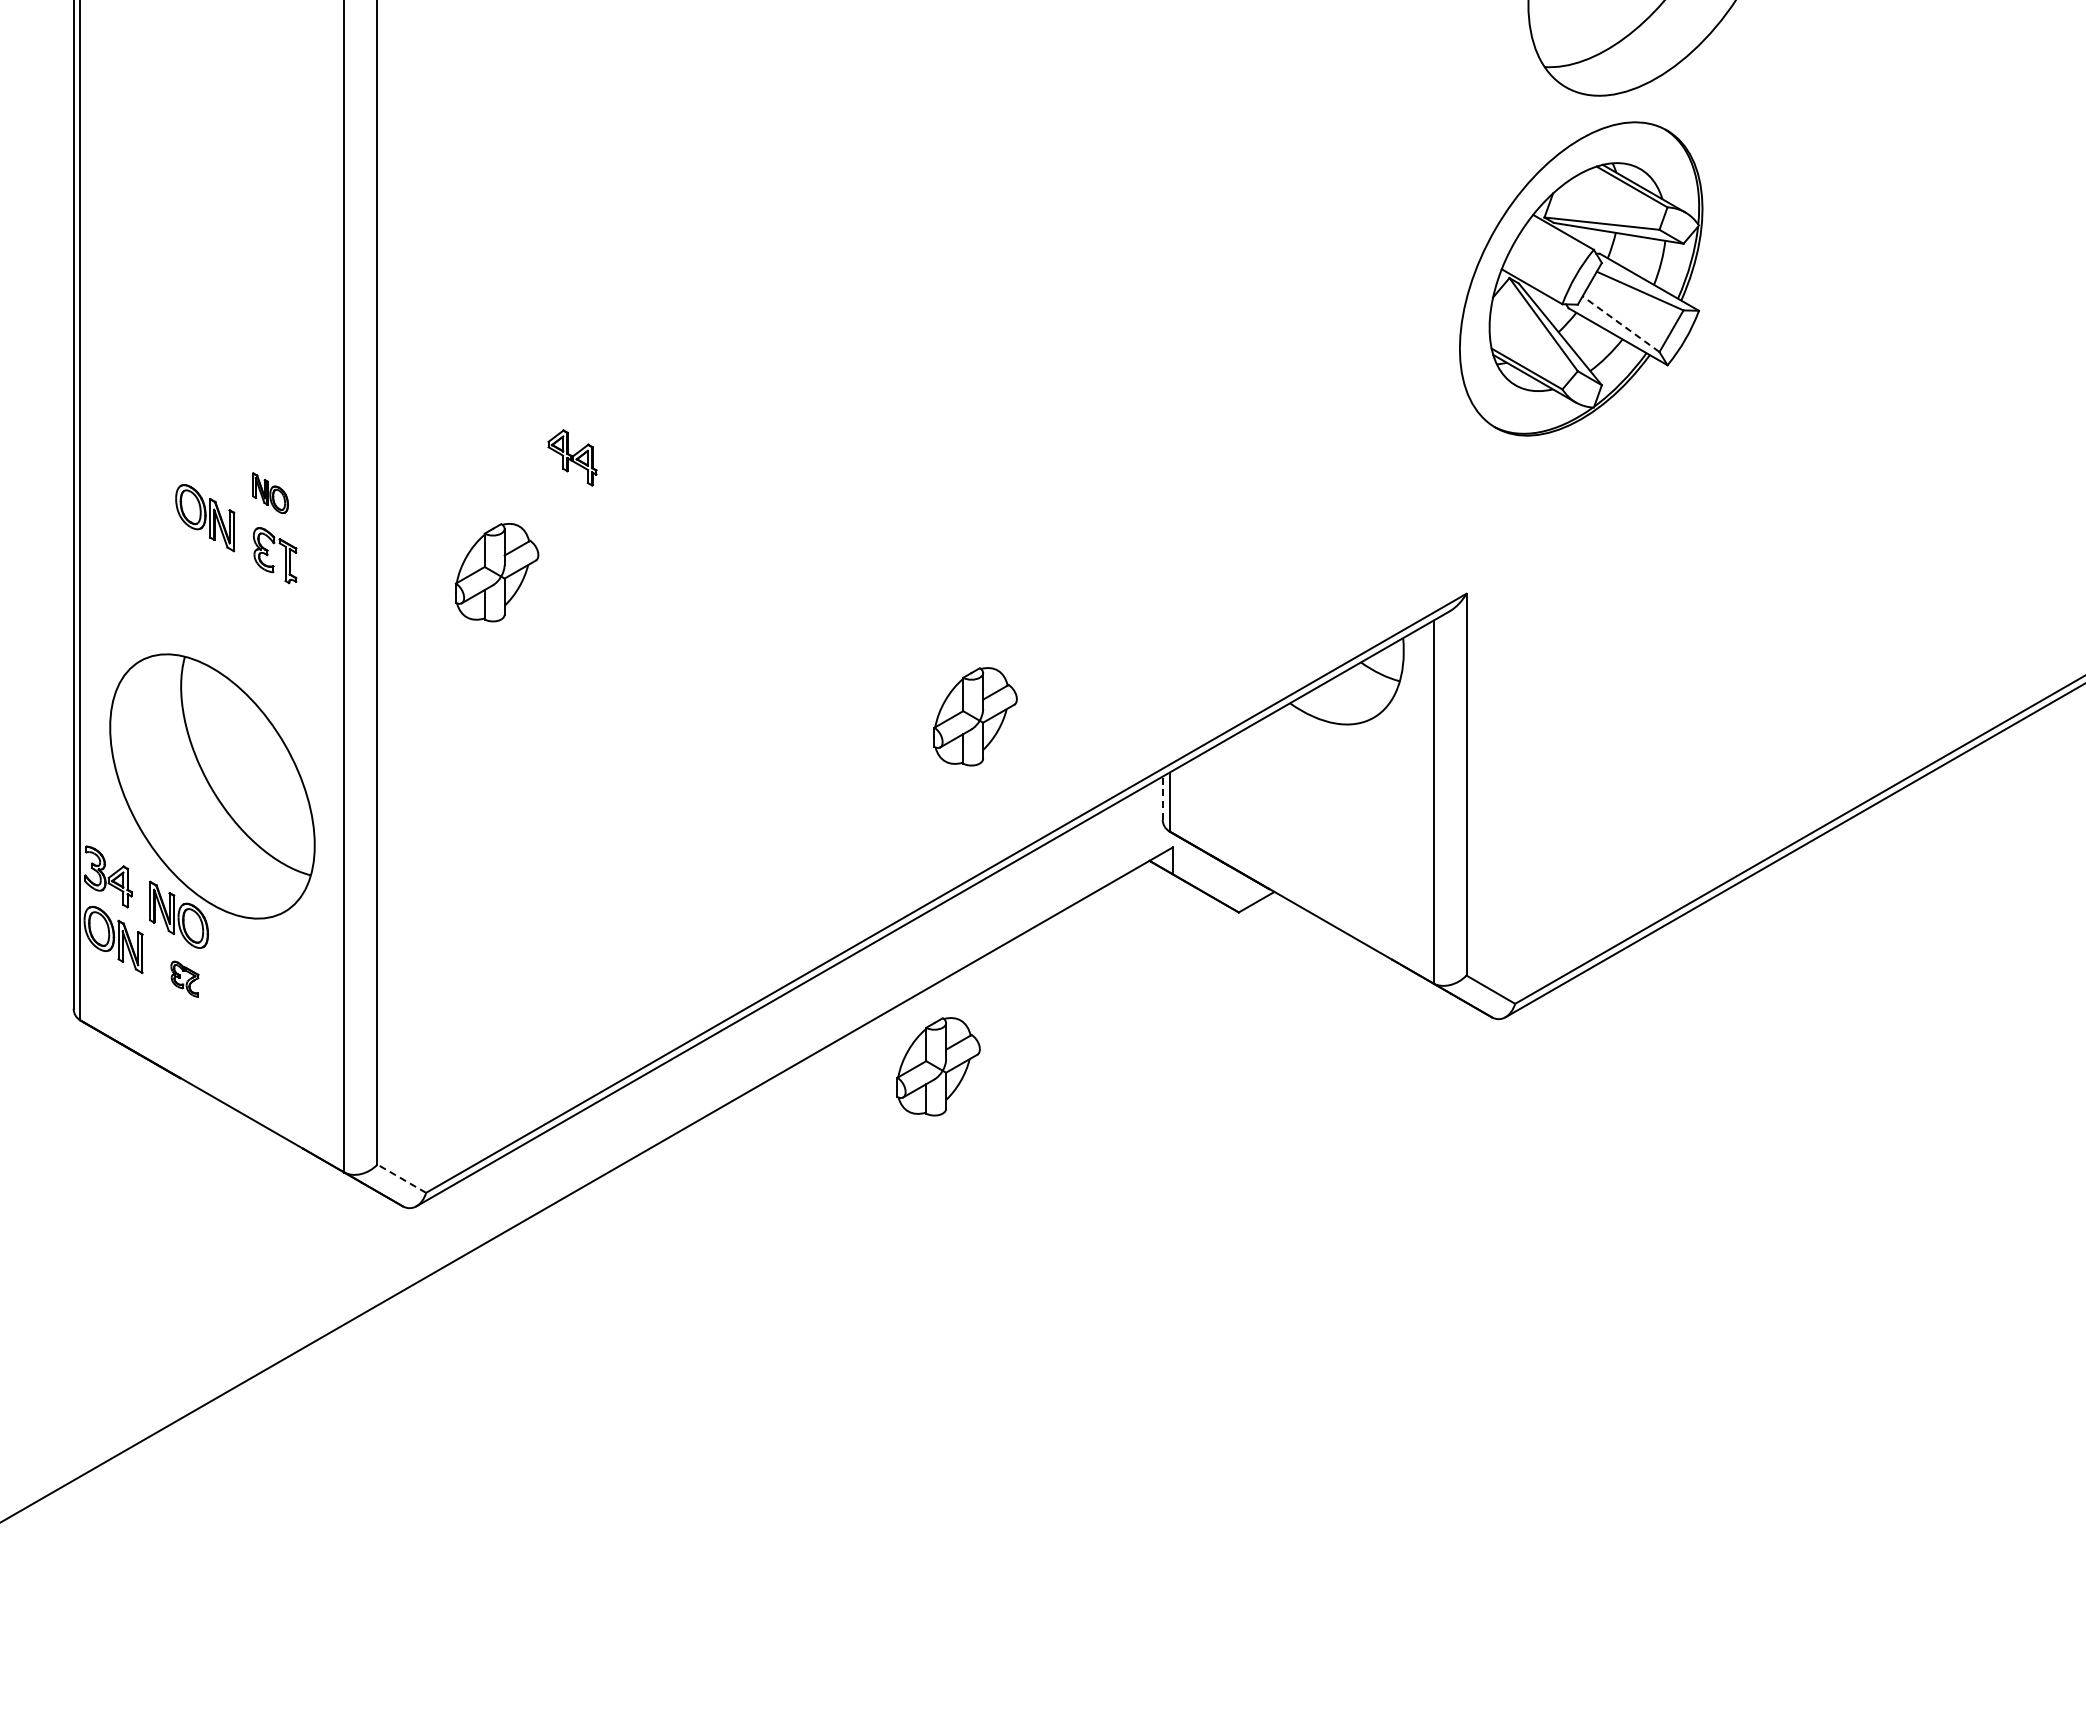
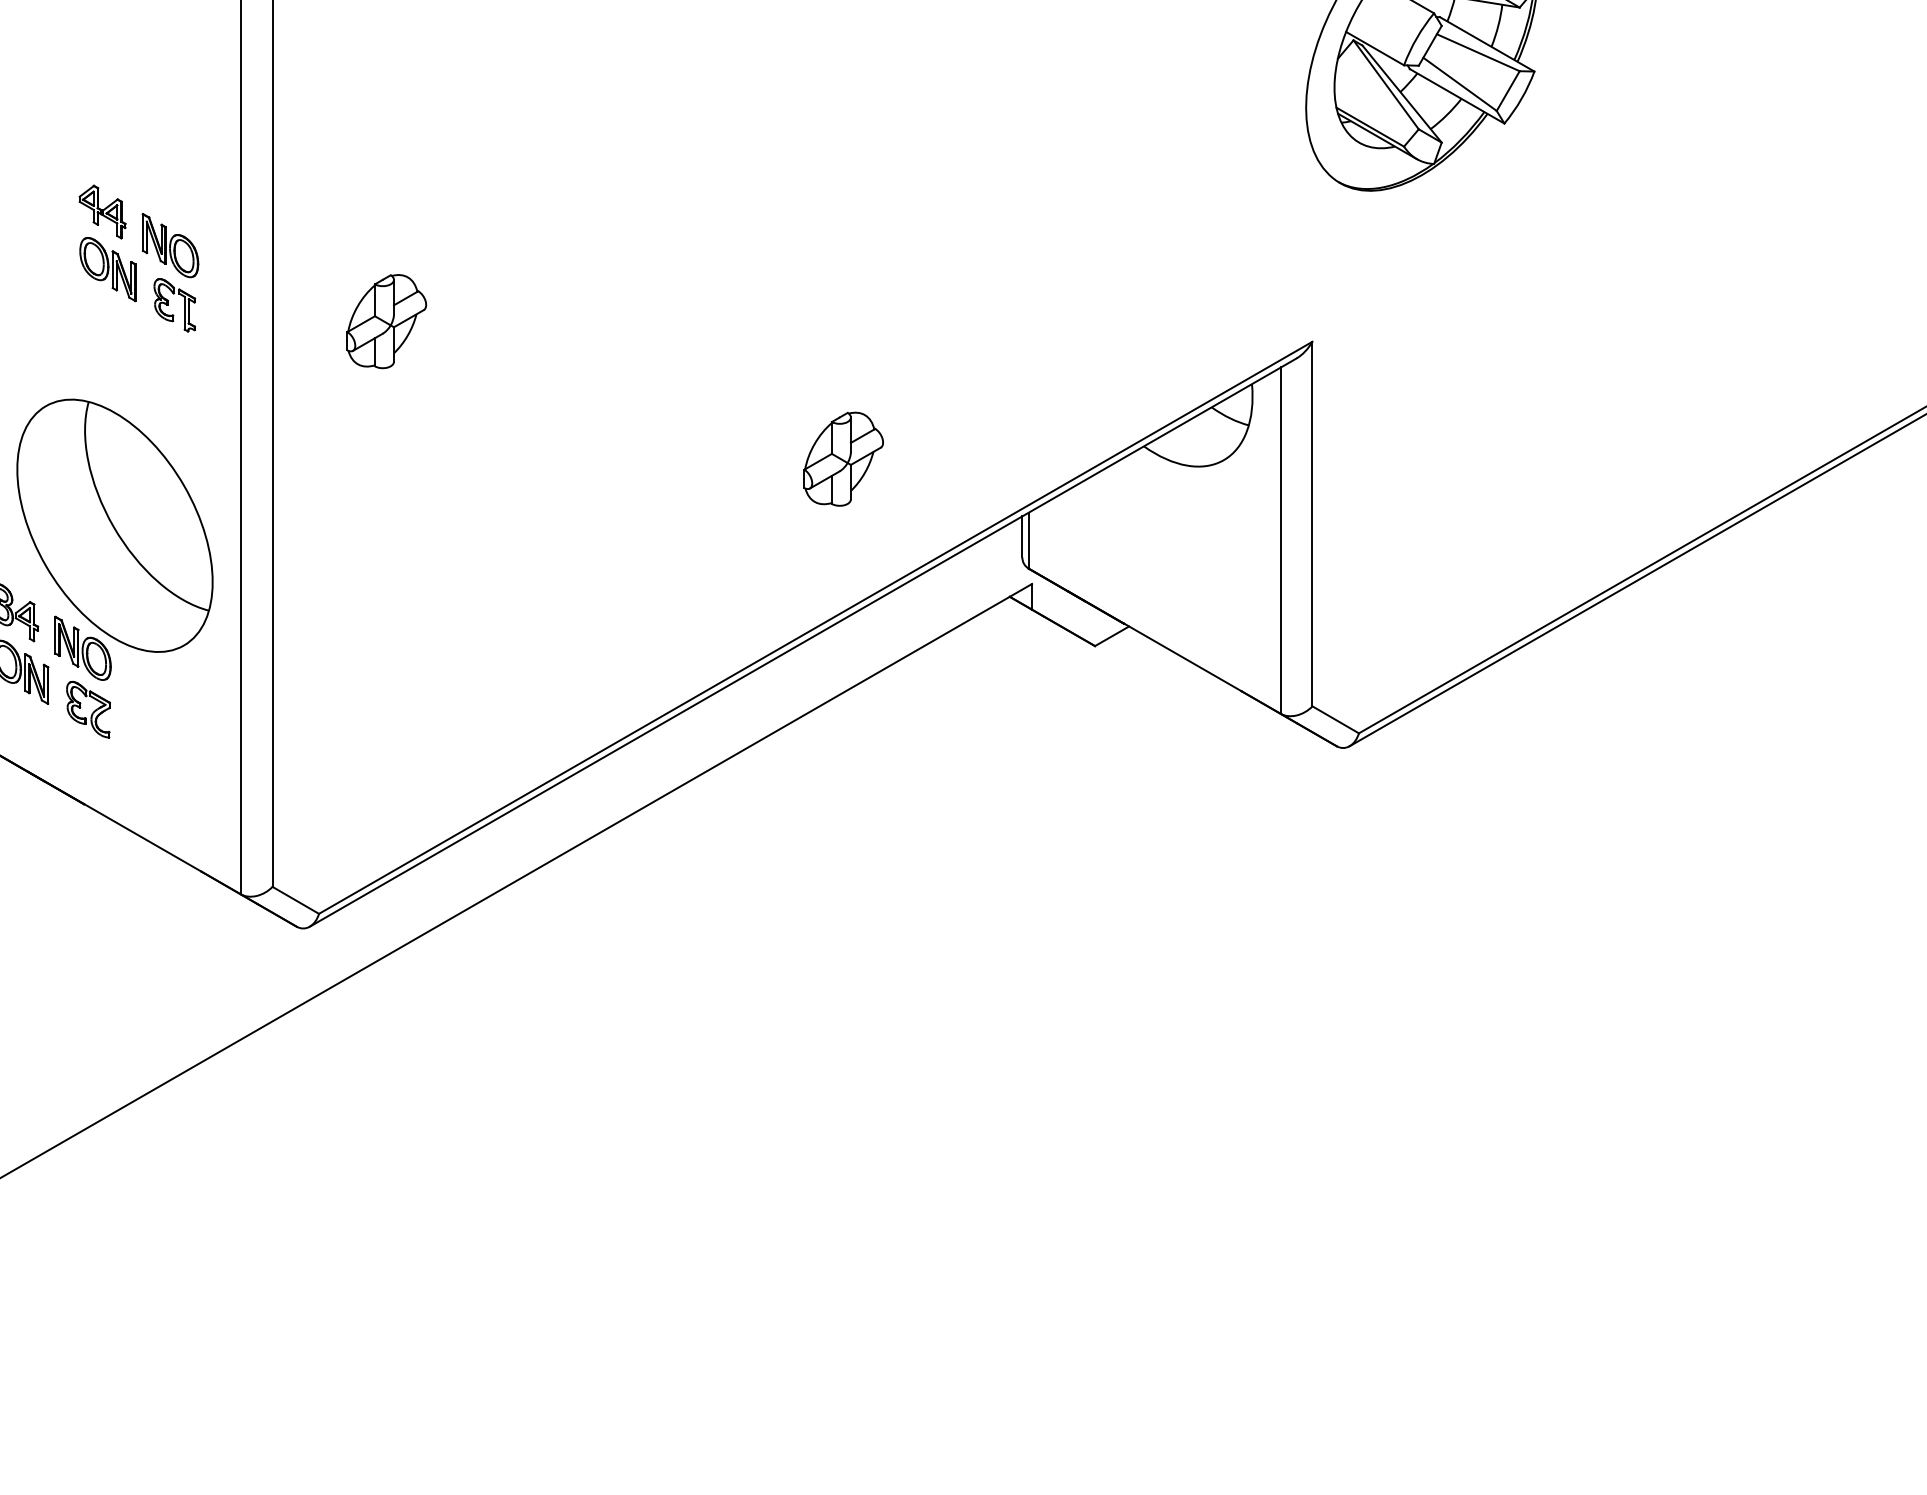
line: (1620, 323) -> (1459, 83), dashed -> solid
part: (572, 457) -> (102, 211), moved
part: (270, 493) -> (170, 246), size x1.67
line: (1162, 797) -> (1022, 536), dashed -> solid
part: (184, 979) -> (88, 710), size x1.67
part: (938, 1066) -> (808, 793), removed
line: (401, 1178) -> (295, 900), dashed -> solid

